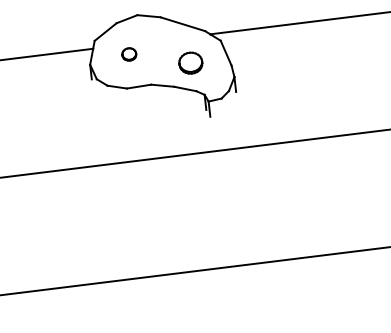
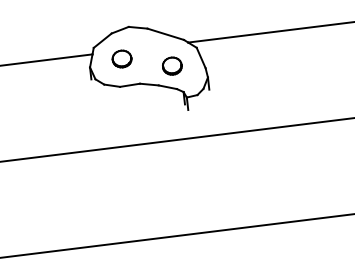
part: (128, 53) -> (121, 58), size x1.67

